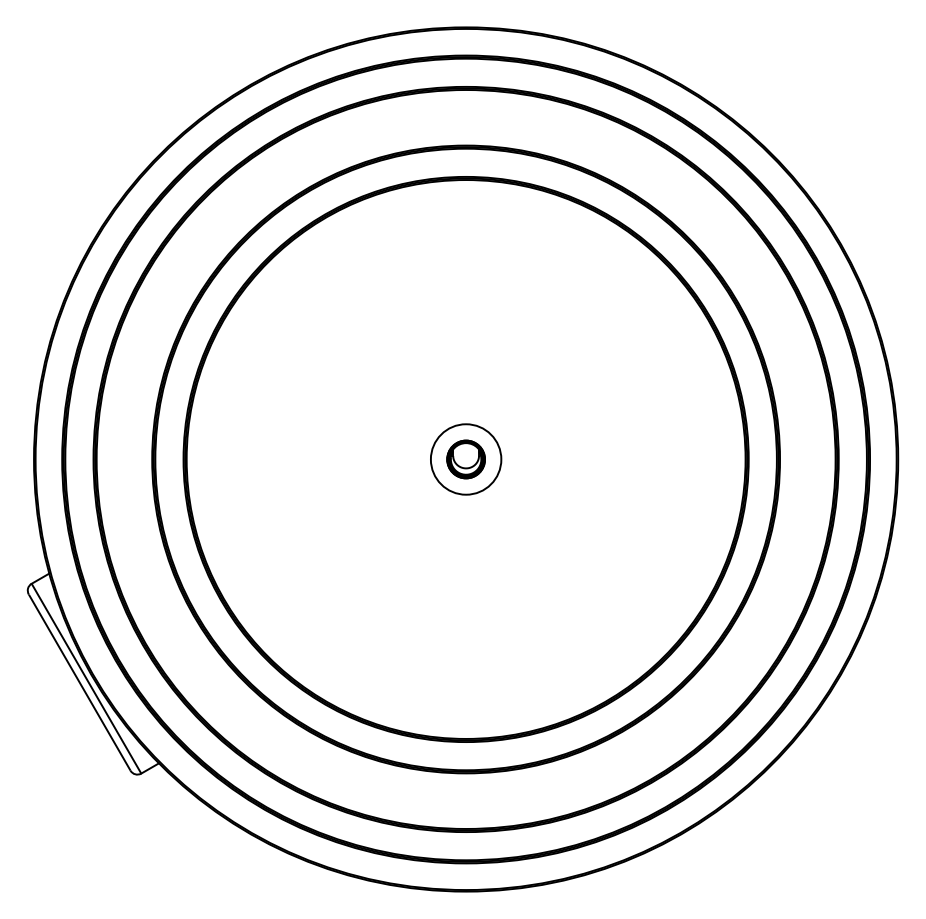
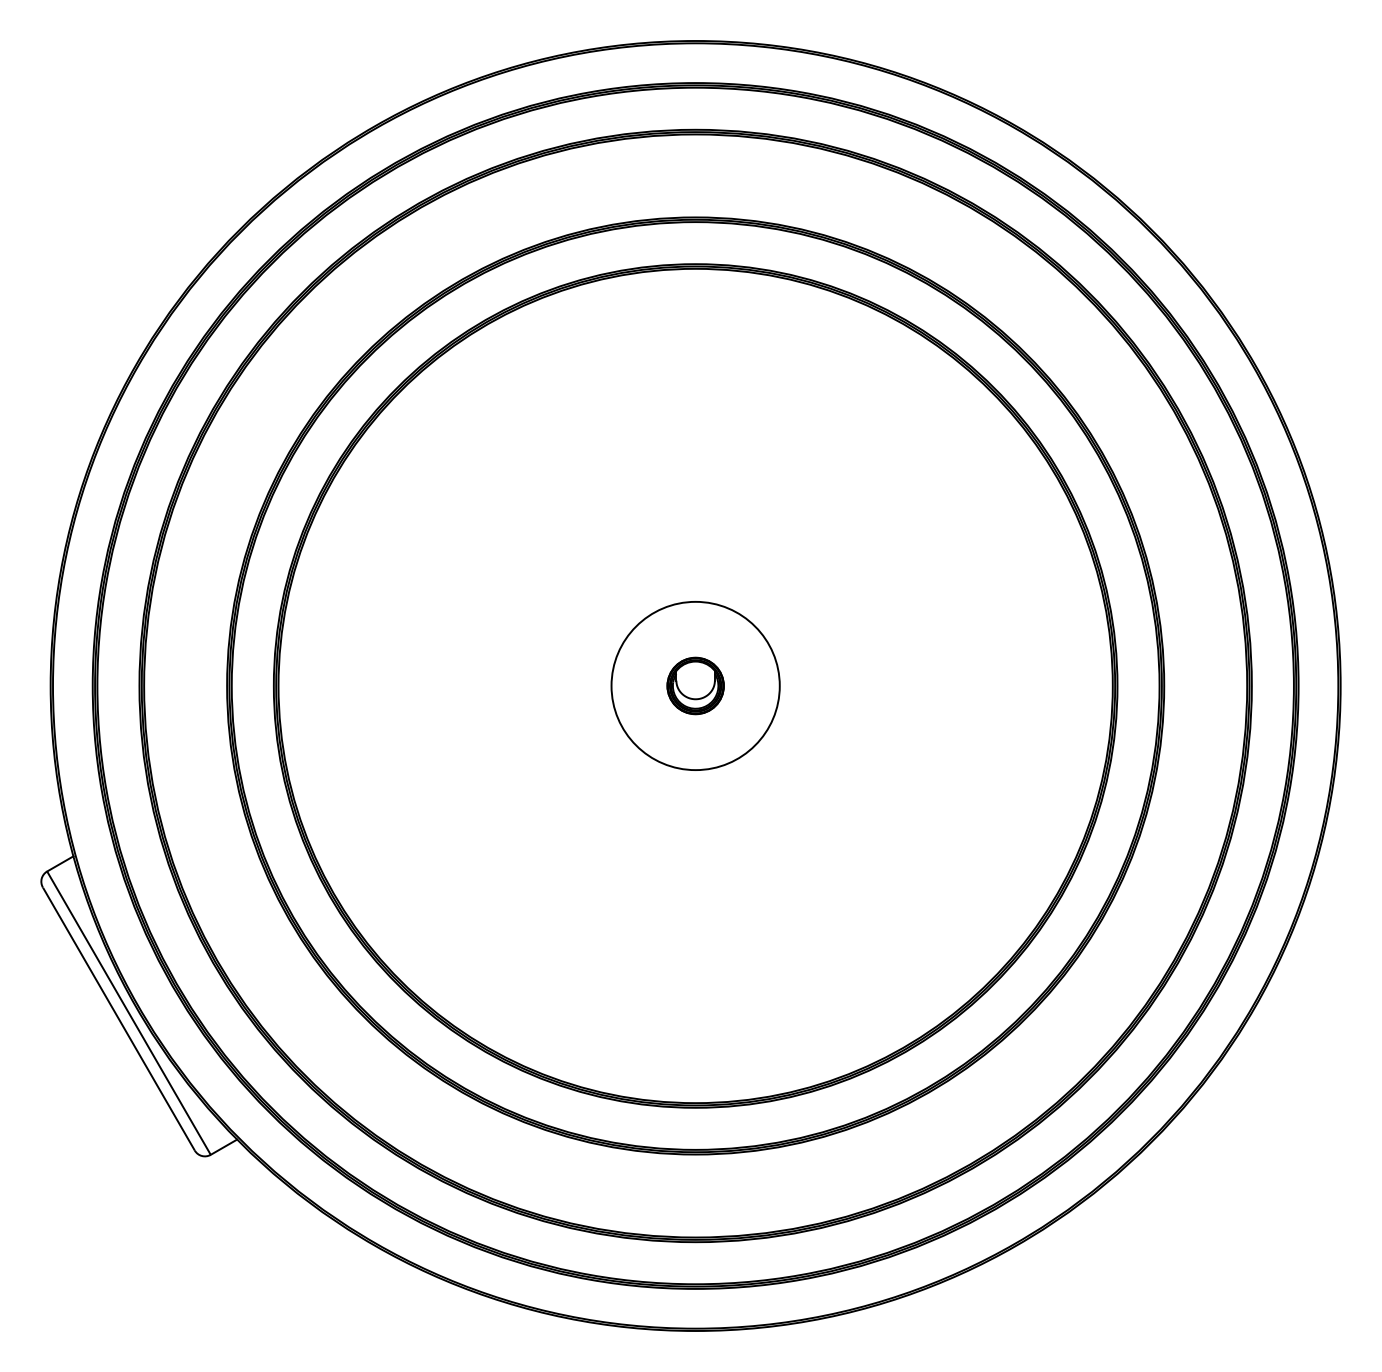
circle: (465, 459) -> (694, 686), size x1.6

